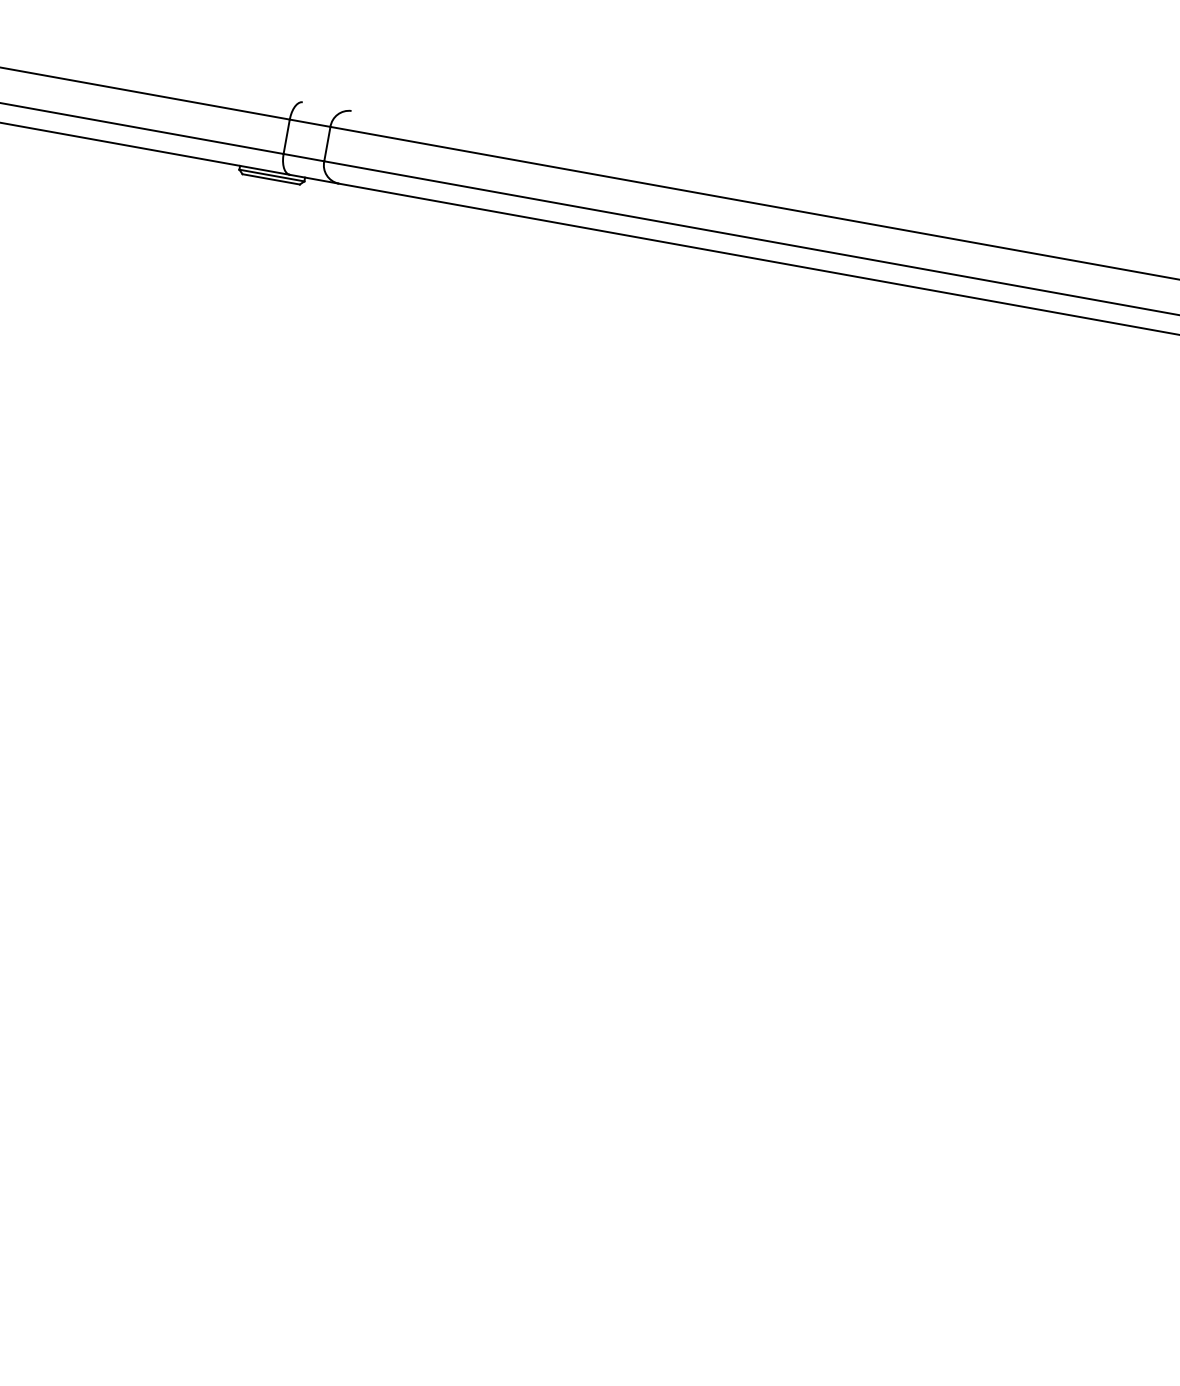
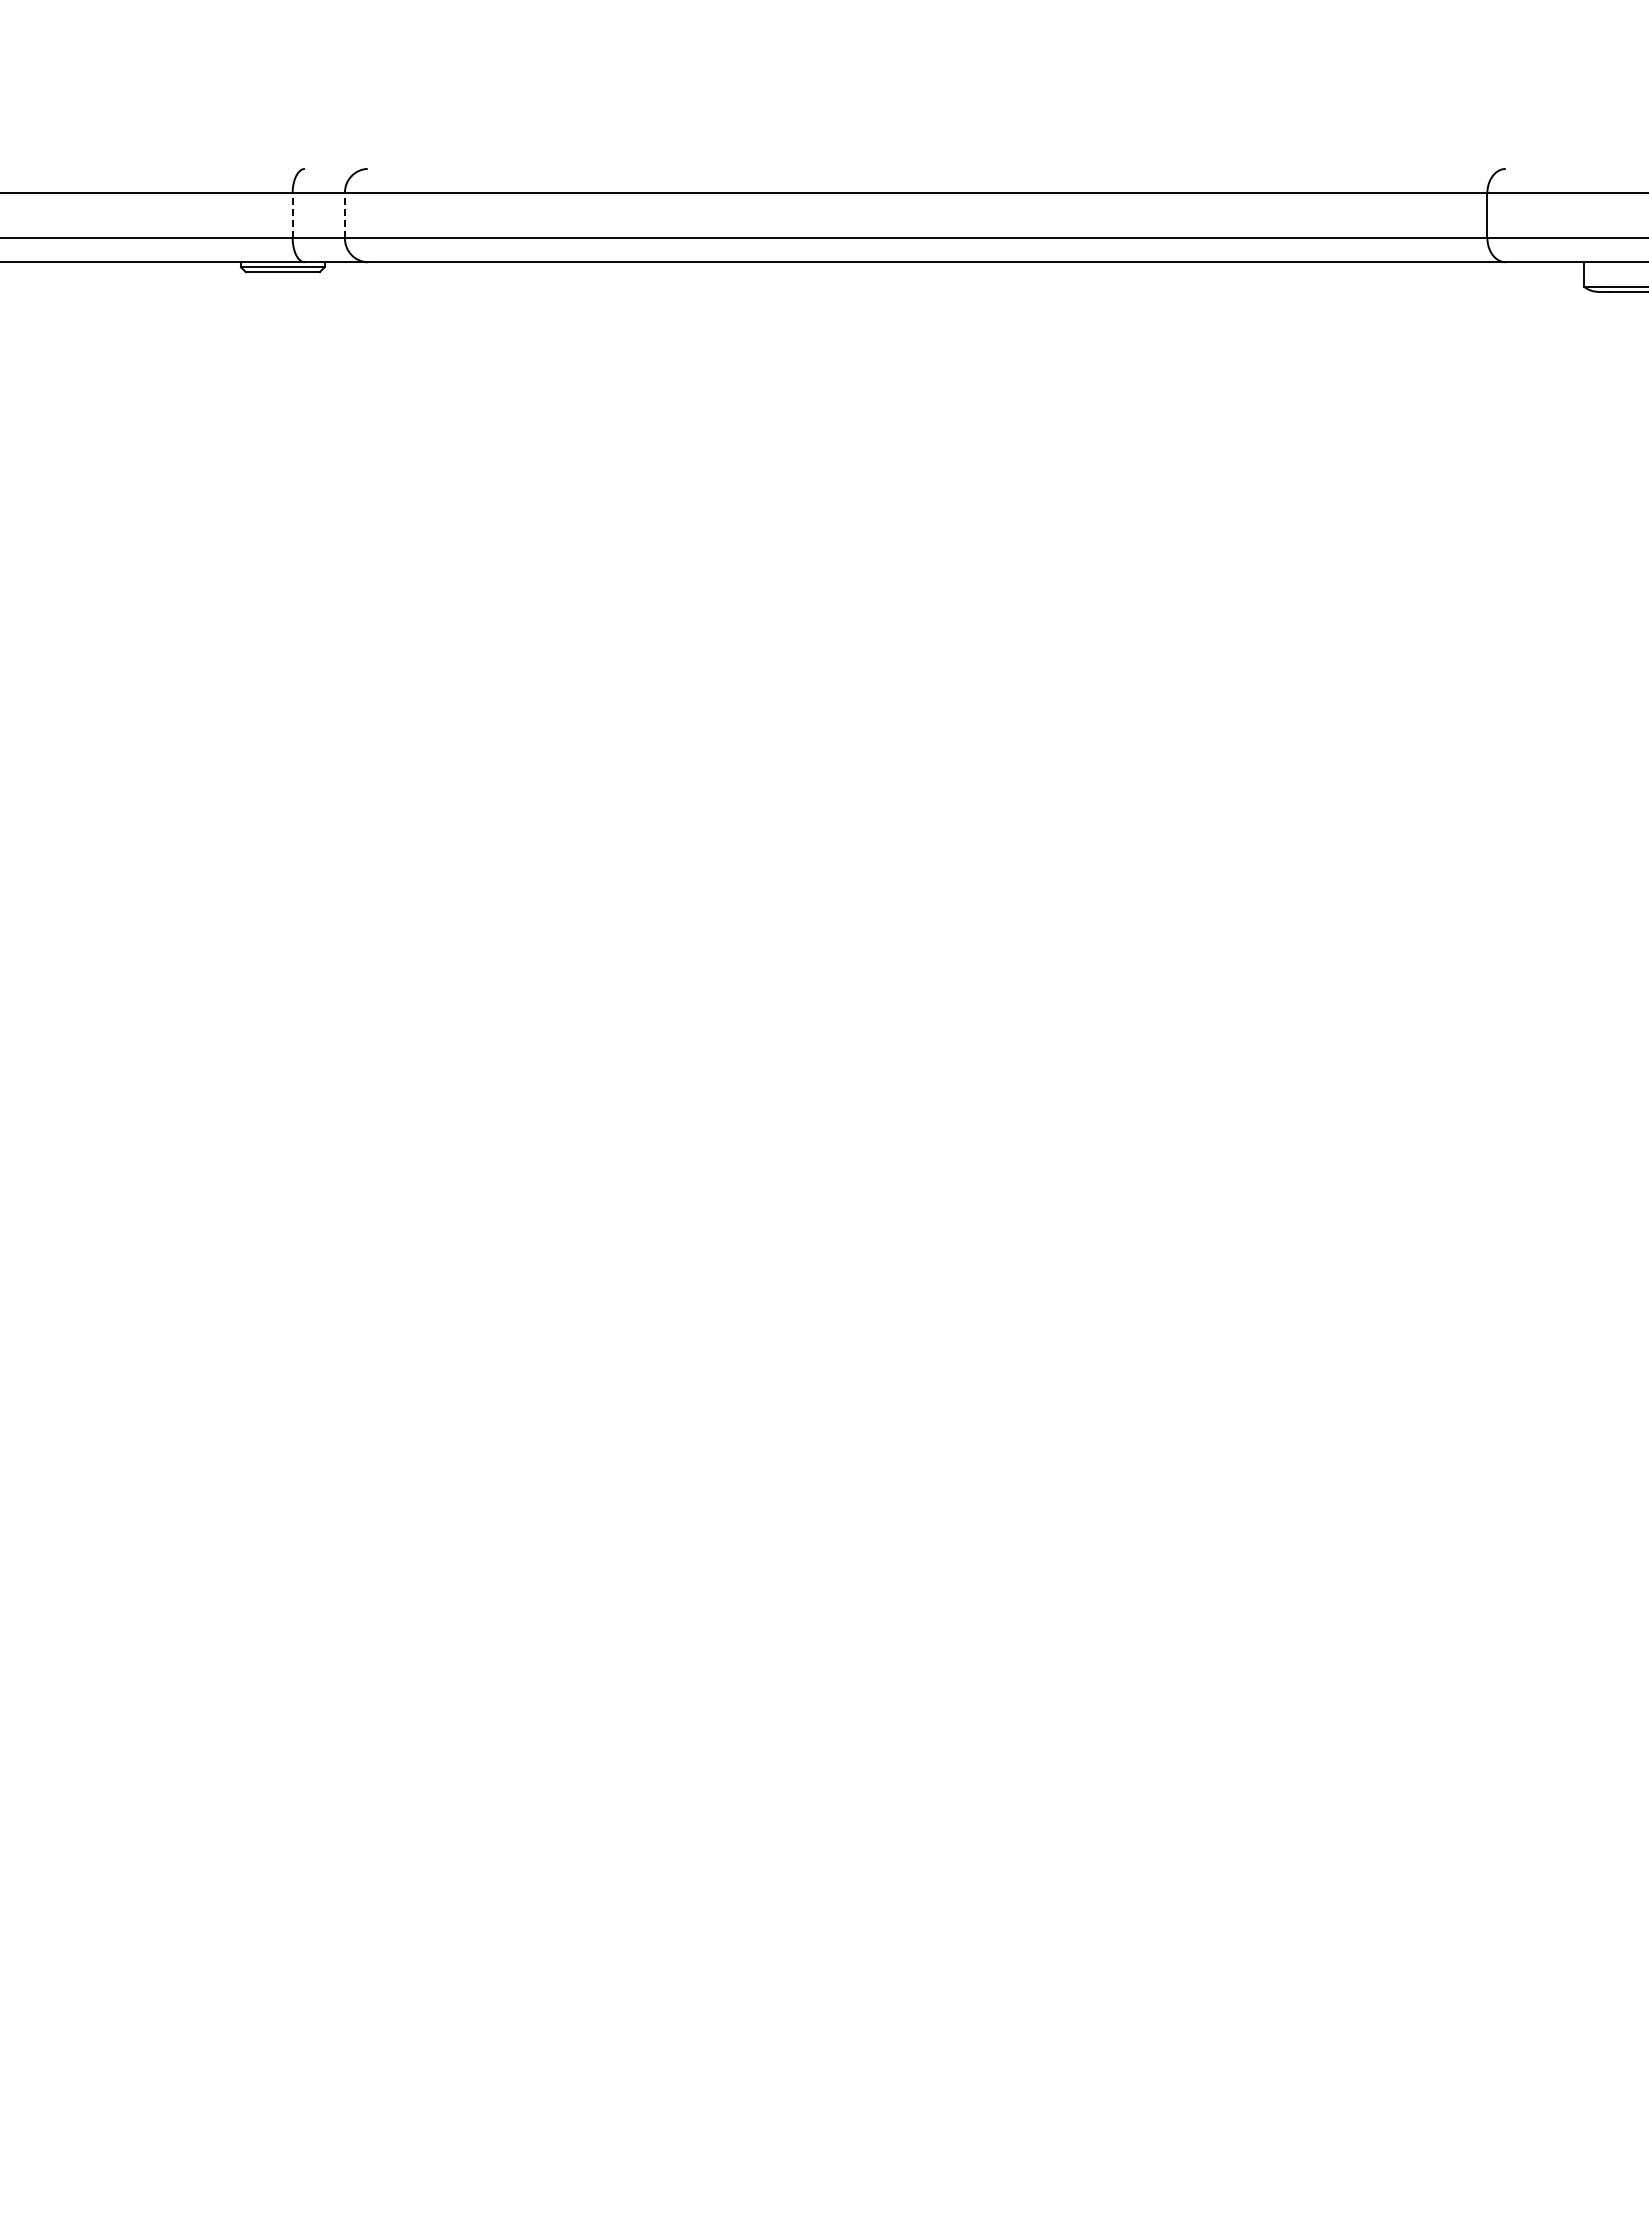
line: (286, 136) -> (292, 215), solid -> dashed
line: (327, 143) -> (344, 215), solid -> dashed

